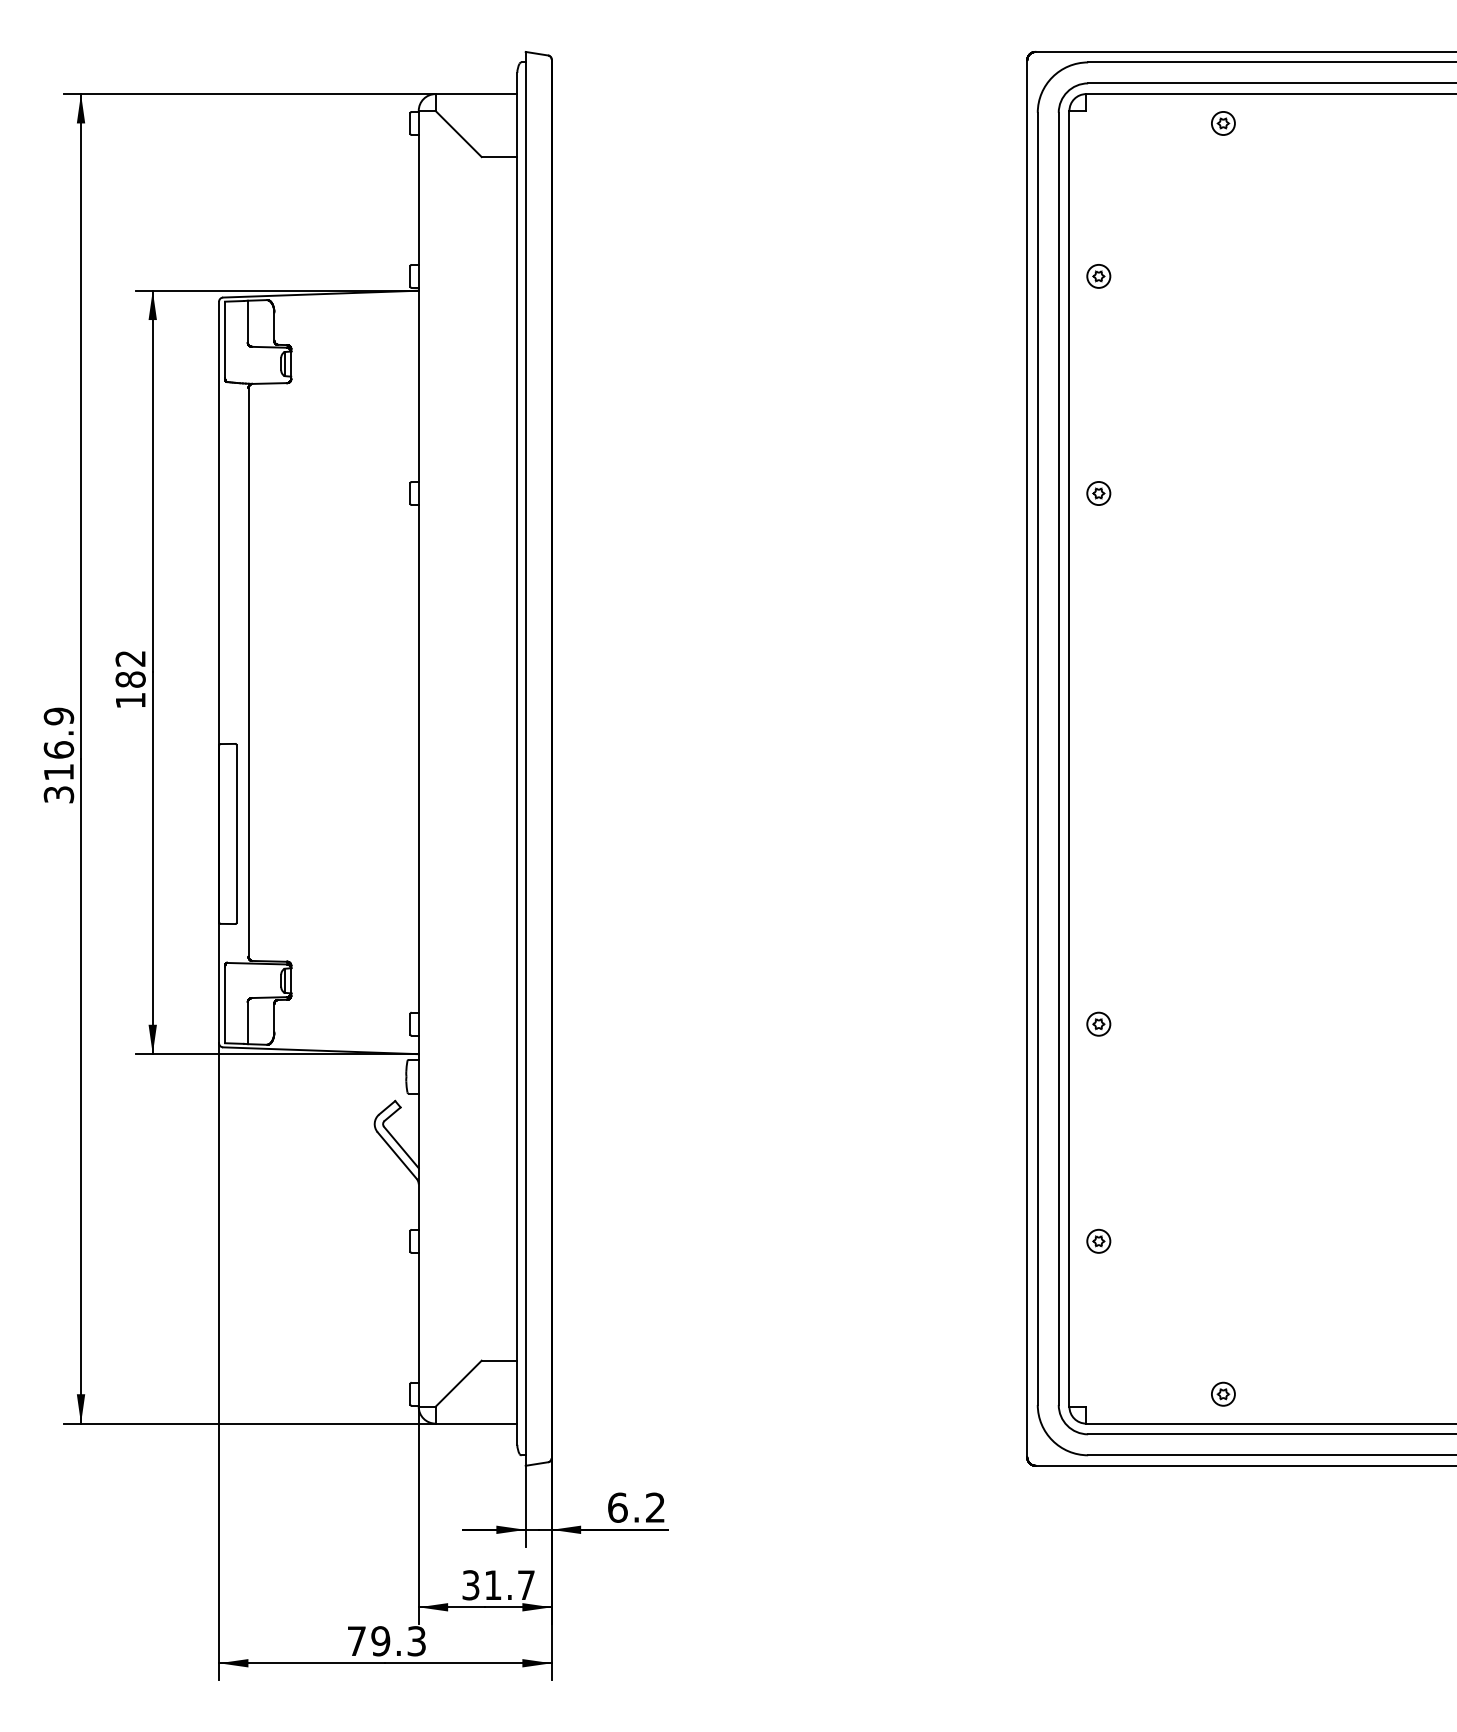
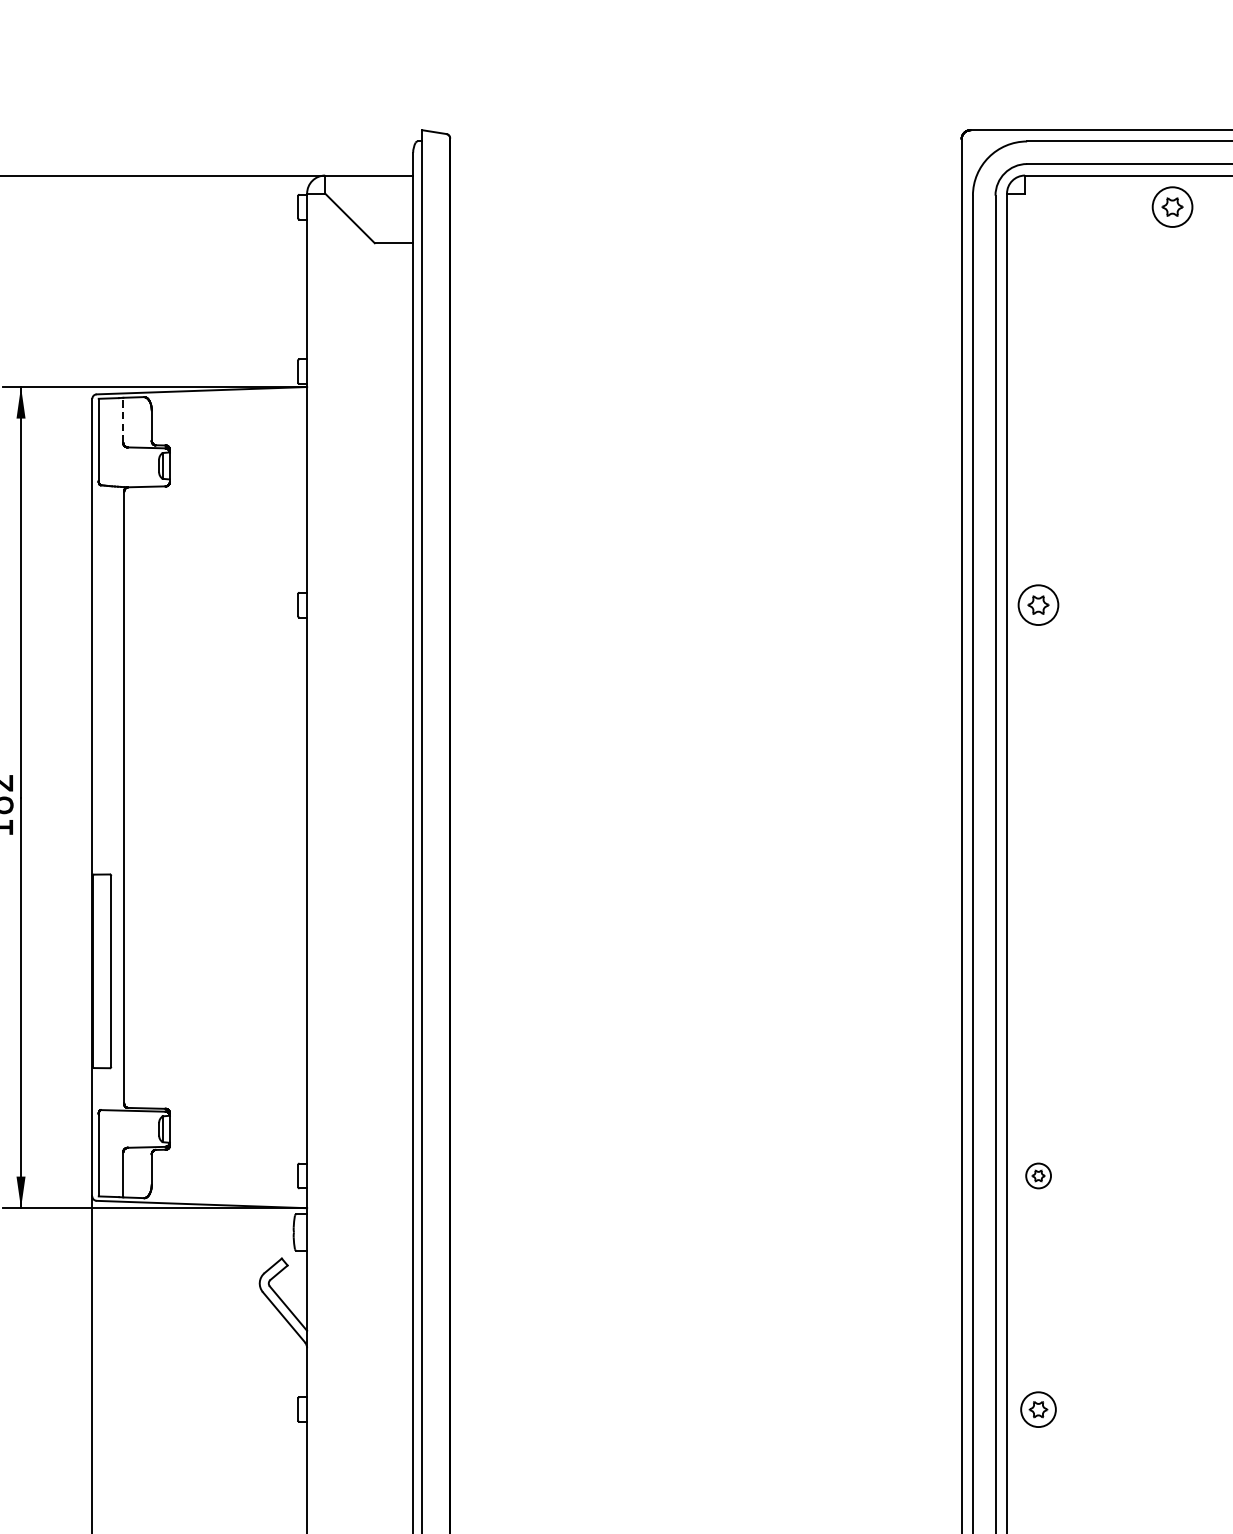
part: (1223, 123) -> (1172, 207), size x1.6
part: (1098, 276) -> (1038, 371), removed
line: (247, 321) -> (122, 420), solid -> dashed
part: (1098, 493) -> (1038, 605), size x1.6
part: (1098, 1240) -> (1038, 1408), size x1.4

